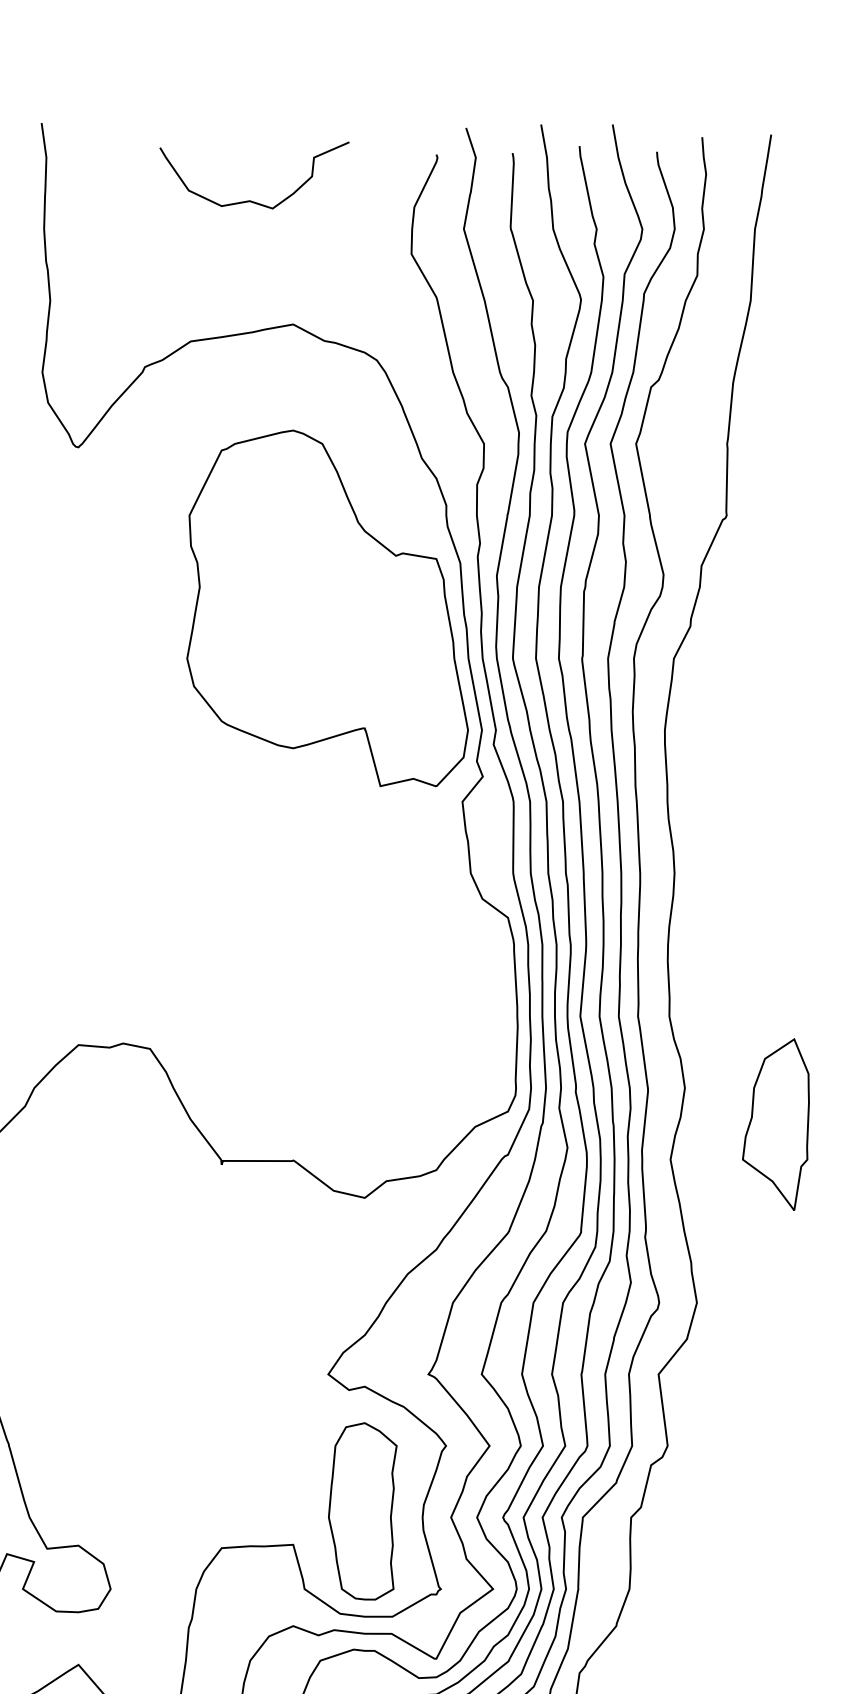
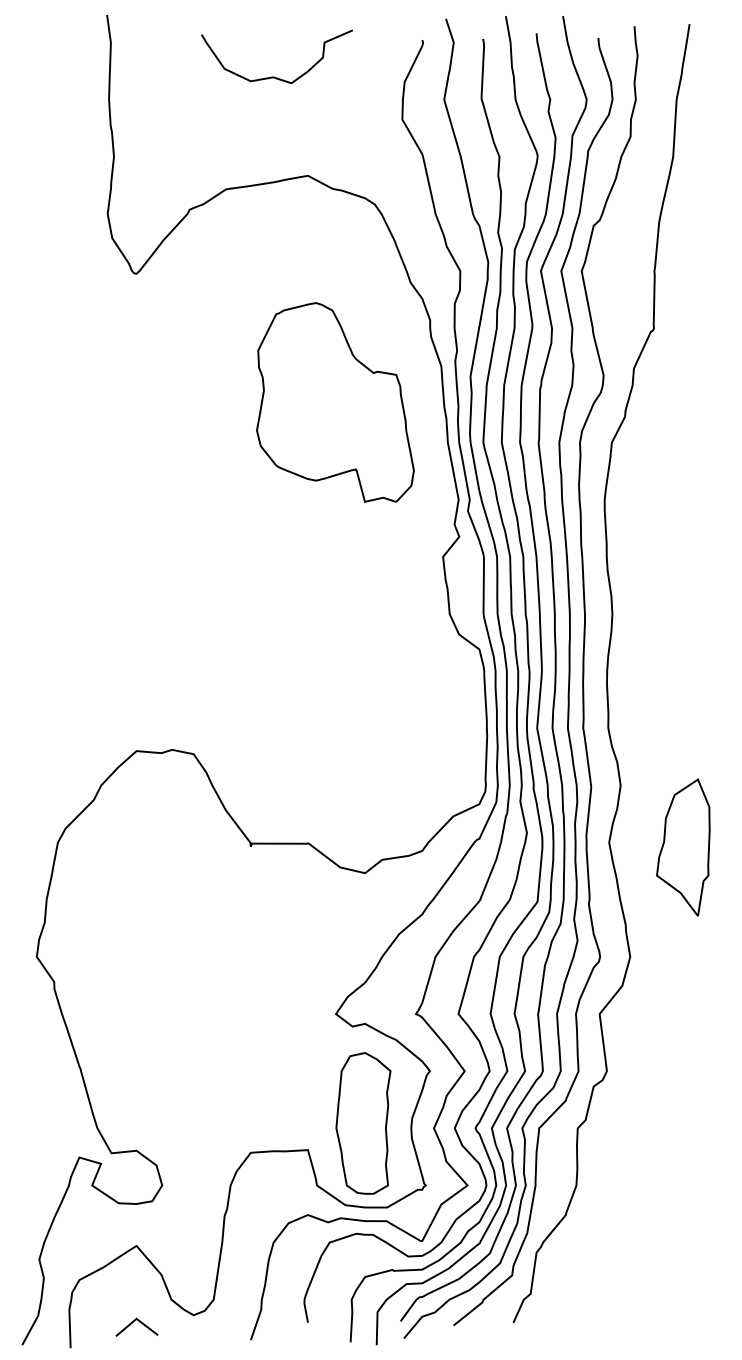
part: (327, 608) -> (335, 402), size x0.7
part: (776, 1124) -> (683, 847), moved

